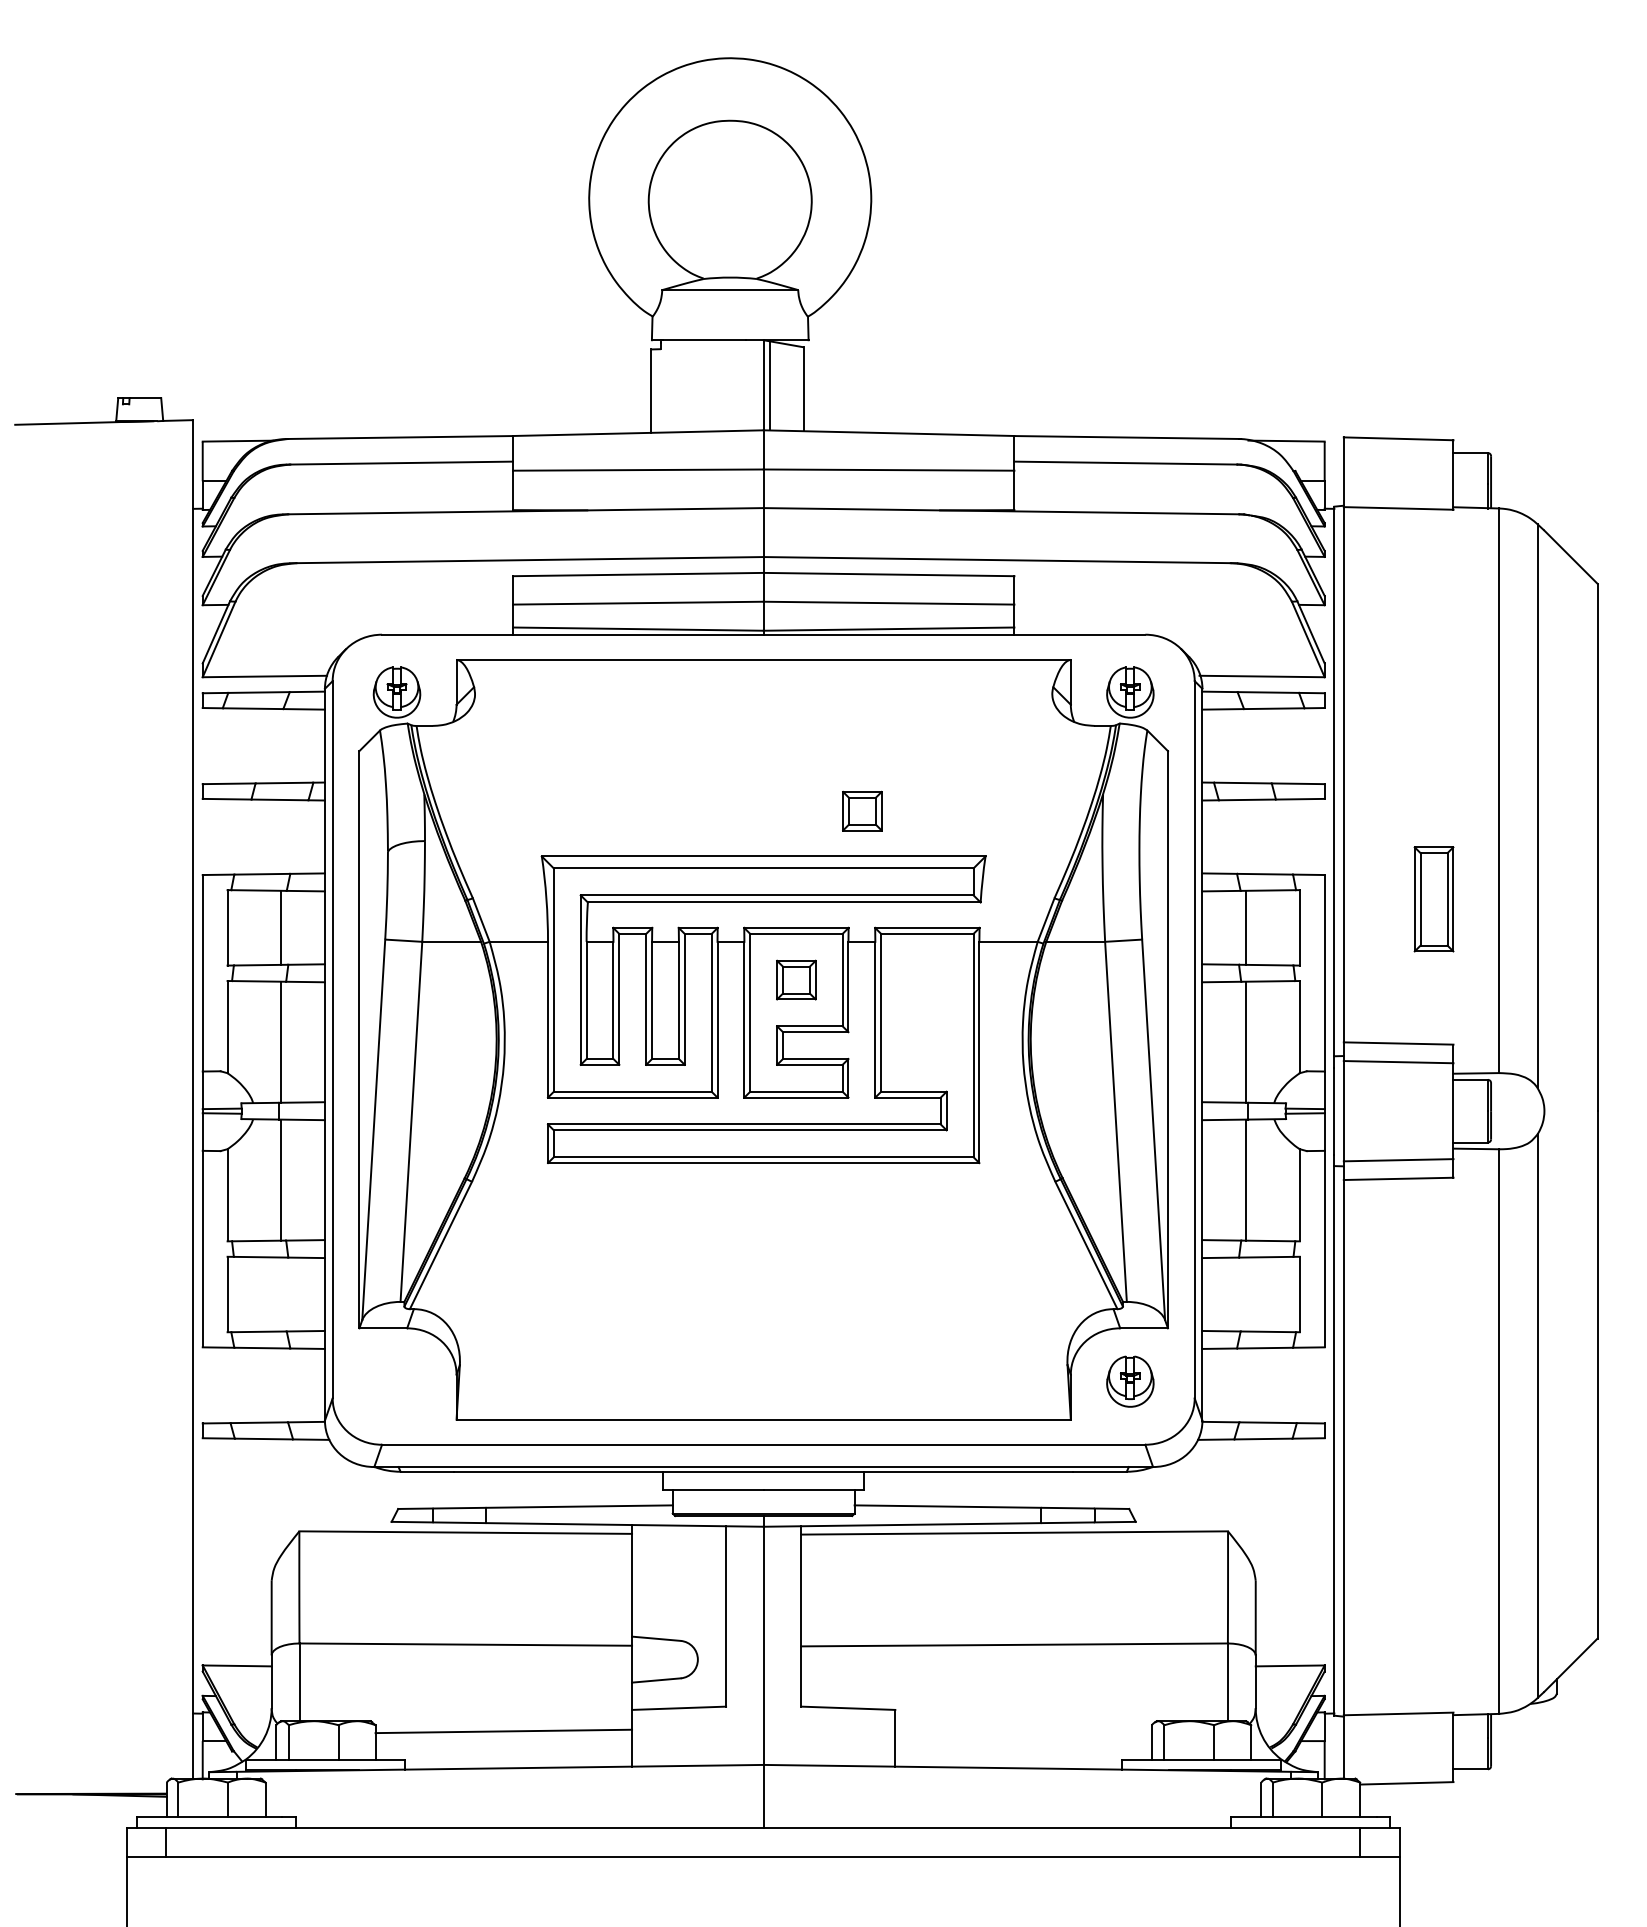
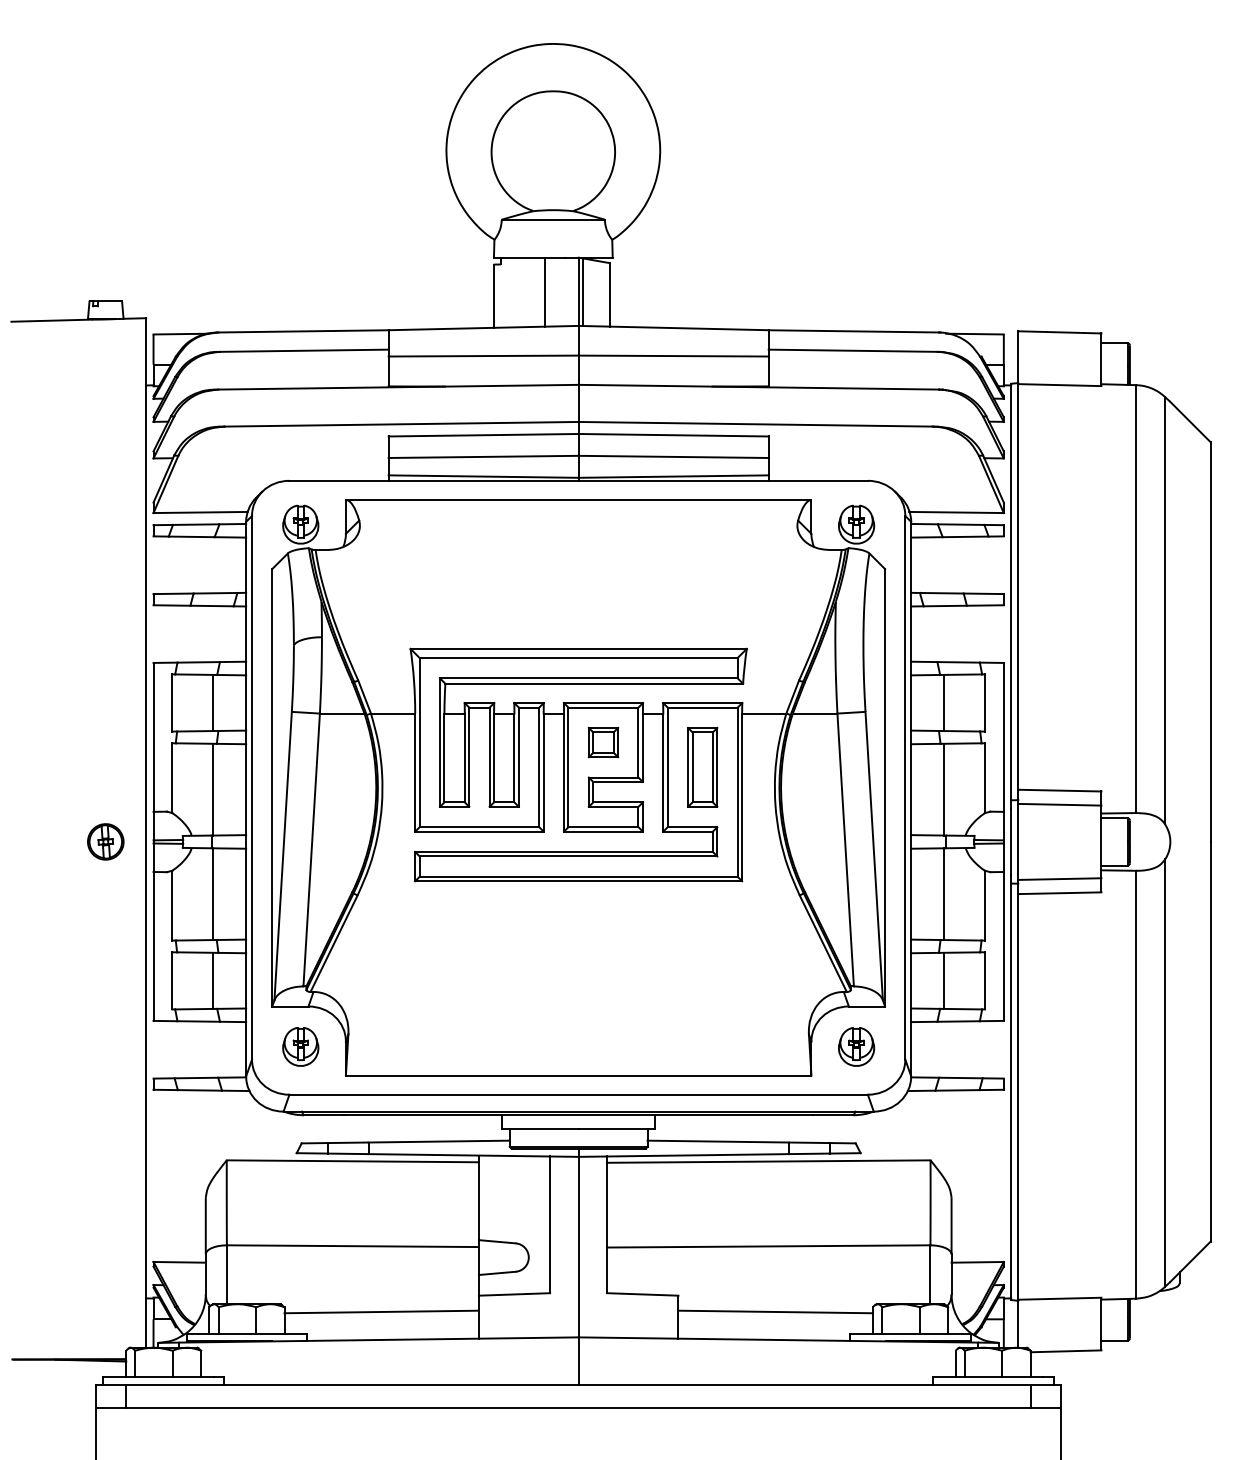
line: (719, 384) -> (545, 291), added
part: (862, 811) -> (653, 614), removed
part: (1433, 898) -> (702, 766), moved
part: (139, 1110) -> (105, 841), added
line: (280, 1294) -> (212, 980), added
line: (1246, 1294) -> (944, 980), added
part: (396, 1381) -> (300, 1046), added
line: (1023, 1730) -> (775, 1311), added

